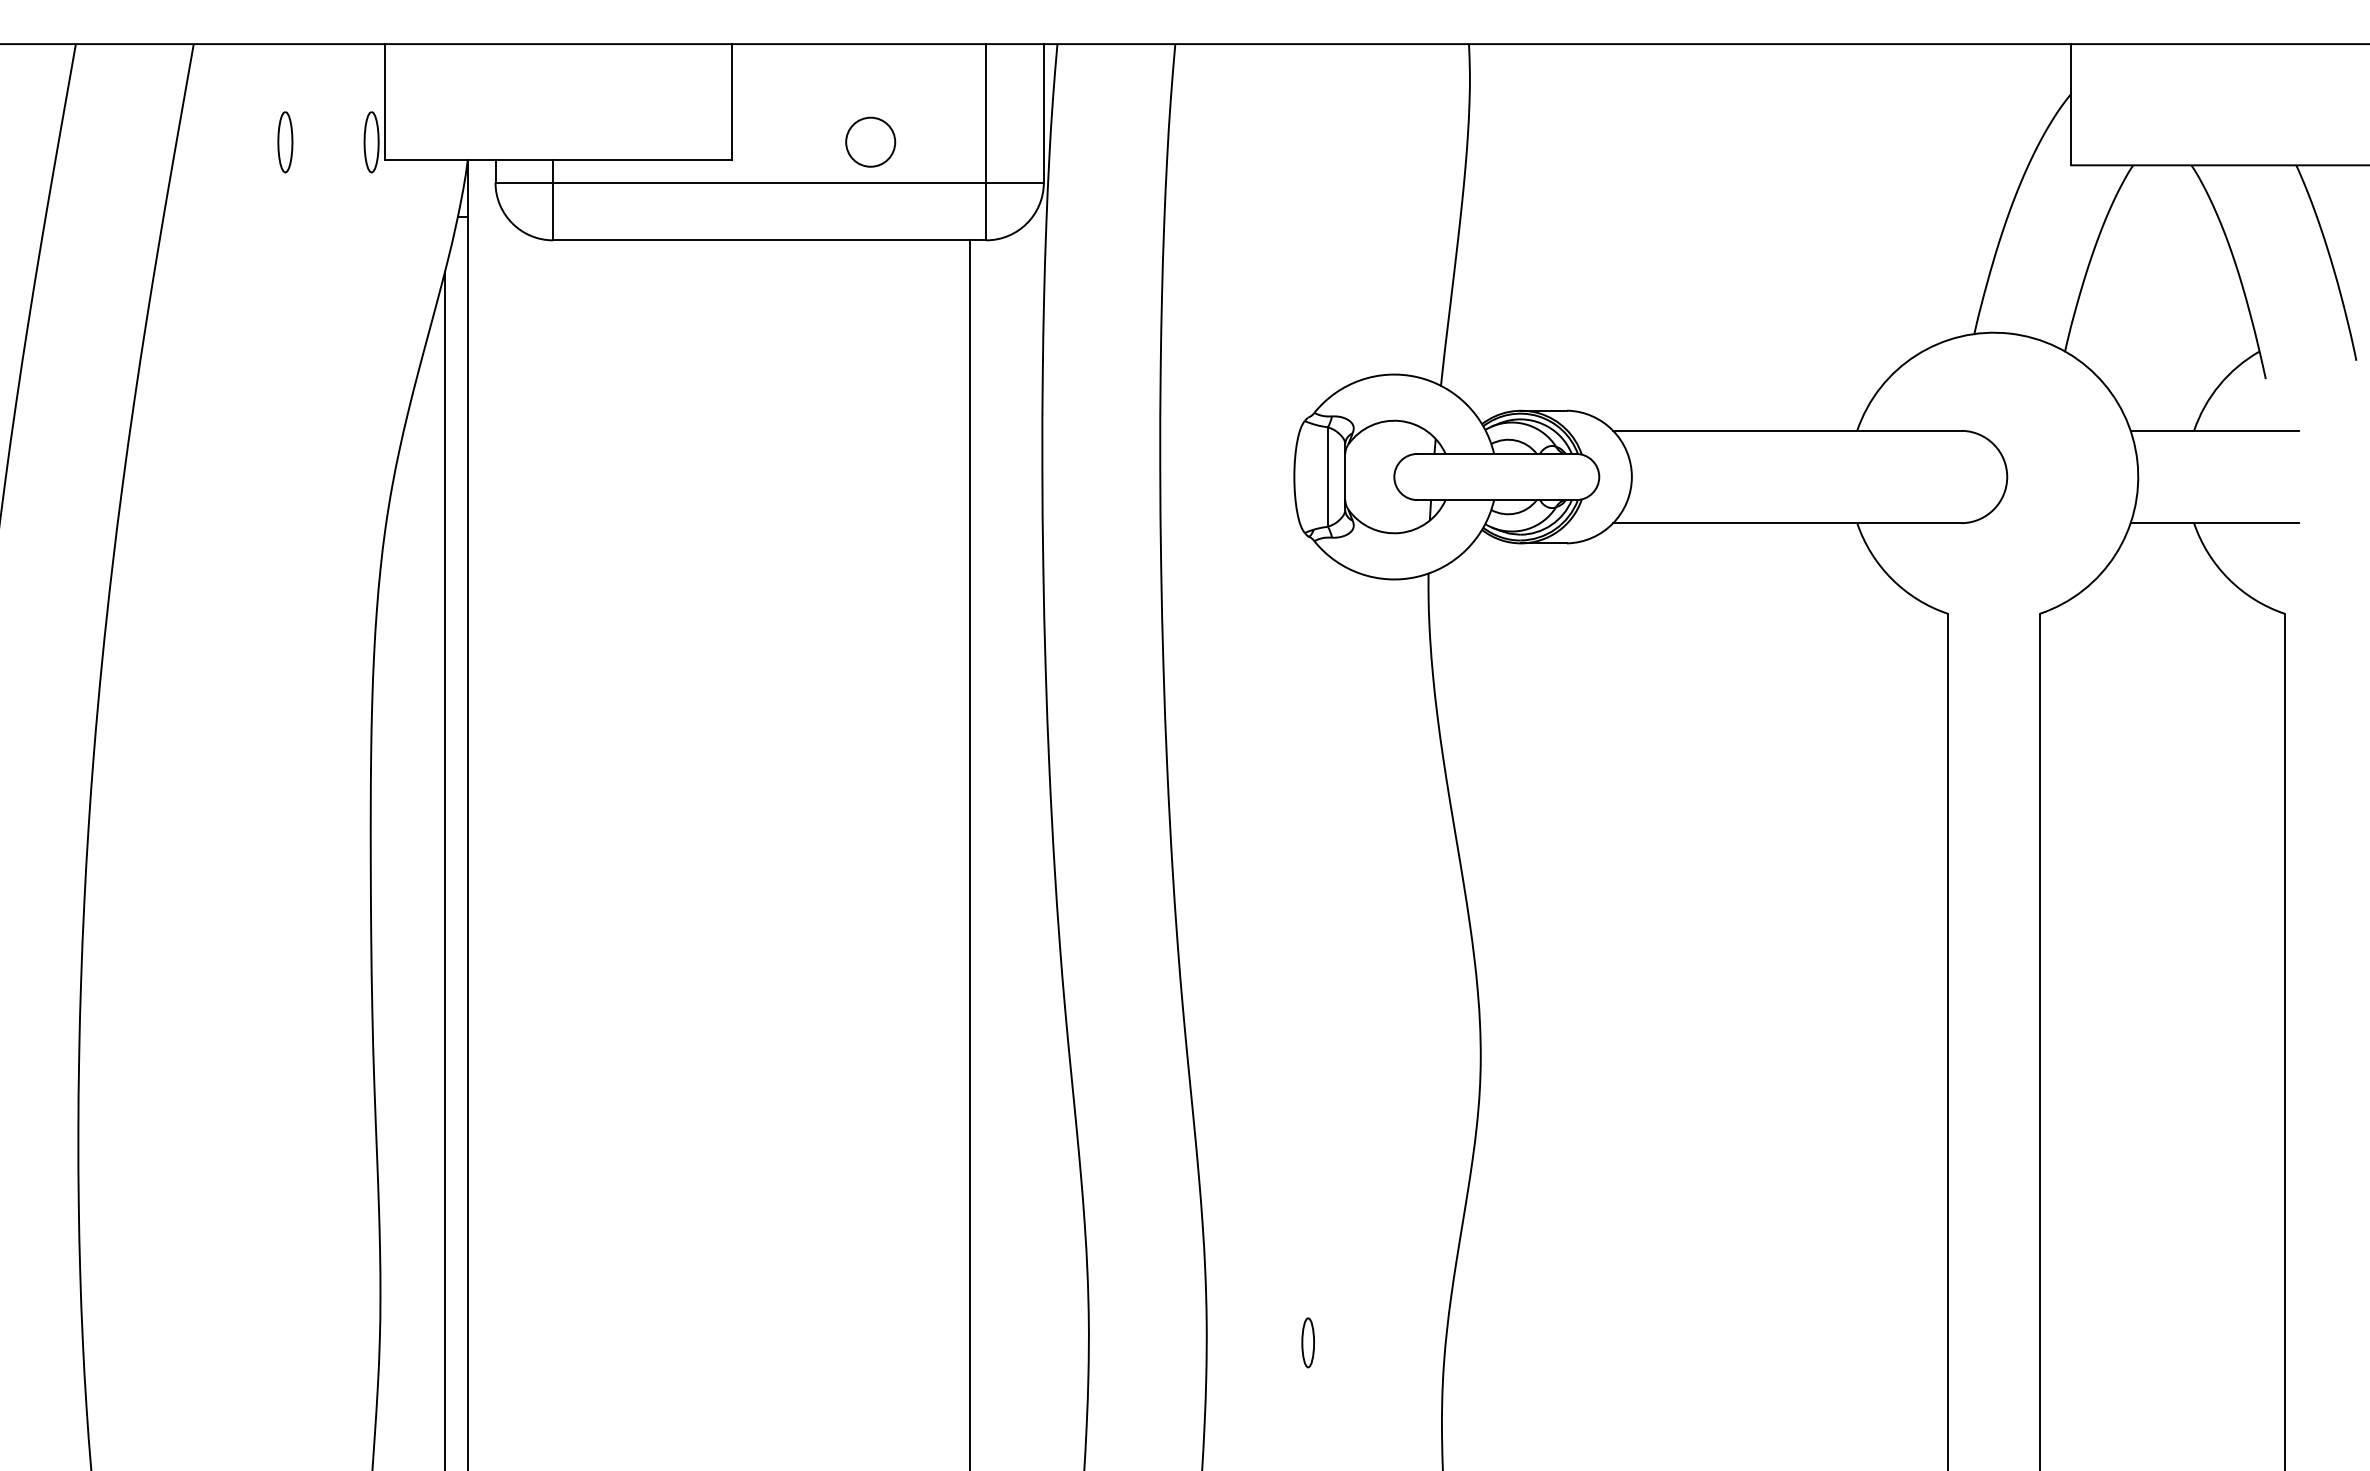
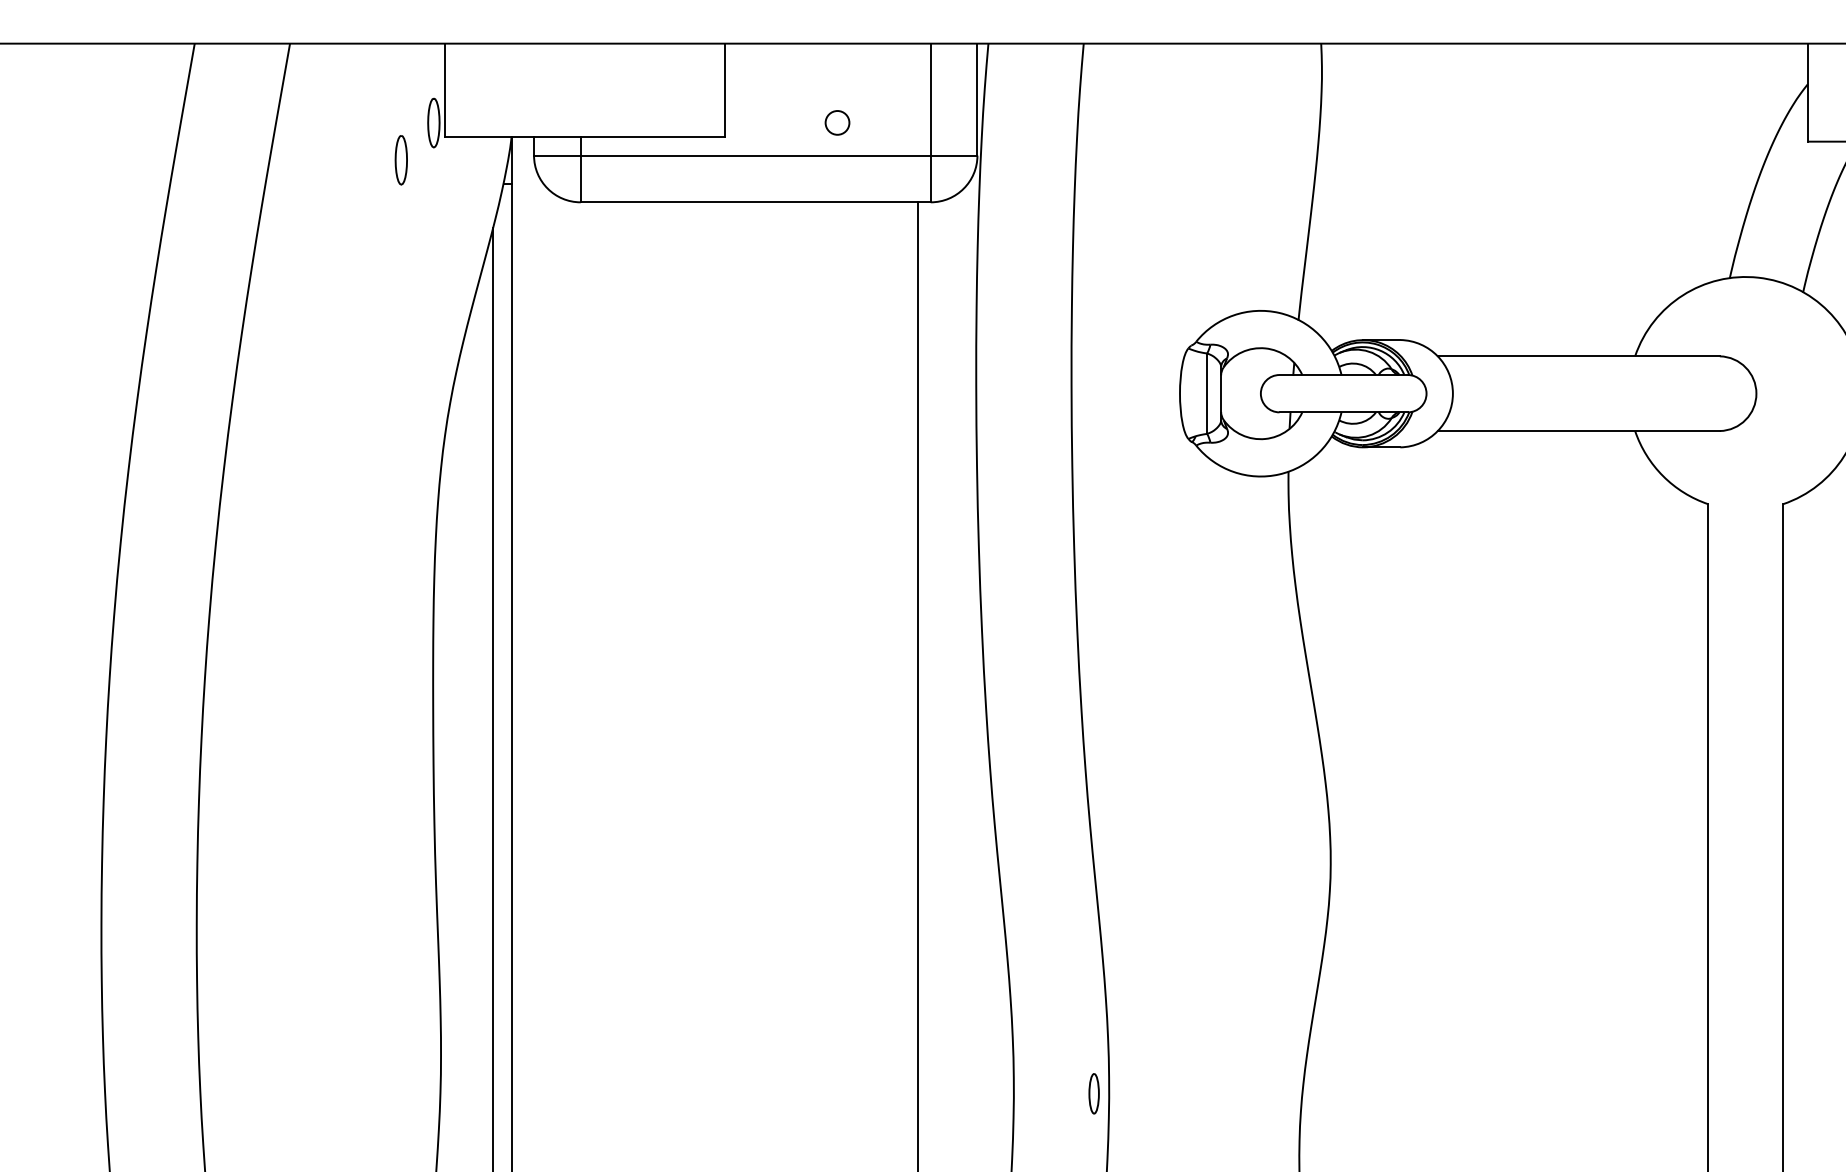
circle: (870, 141) -> (837, 122), size x0.6
part: (285, 142) -> (401, 160), moved
part: (1307, 1342) -> (1093, 1093), moved

